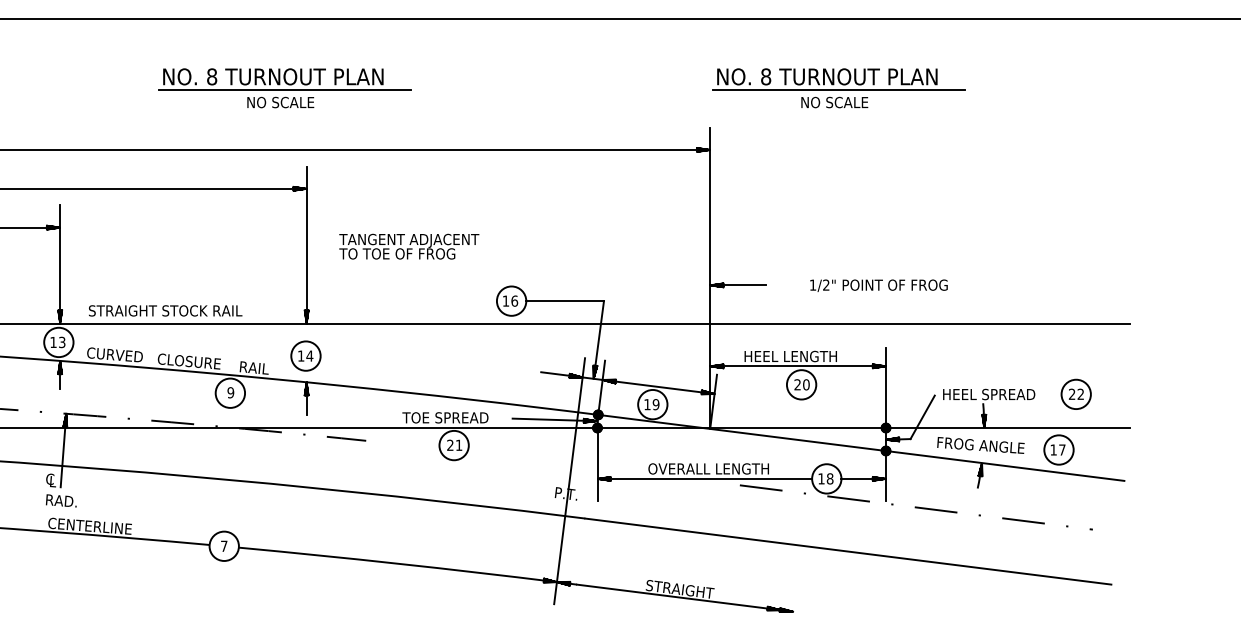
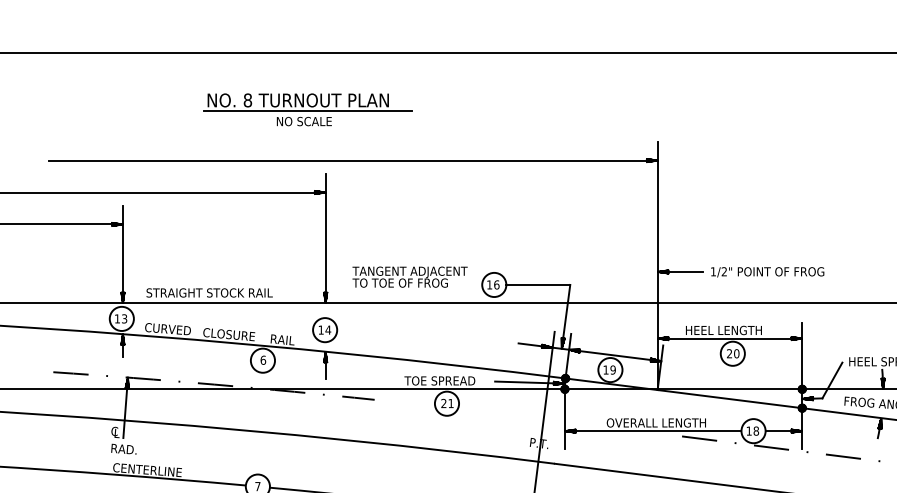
part: (838, 88) -> (763, 110), removed
text: (409, 246) -> (410, 276), moved
text: (878, 285) -> (767, 272), moved
text: (230, 392) -> (263, 360), 9 -> 6

